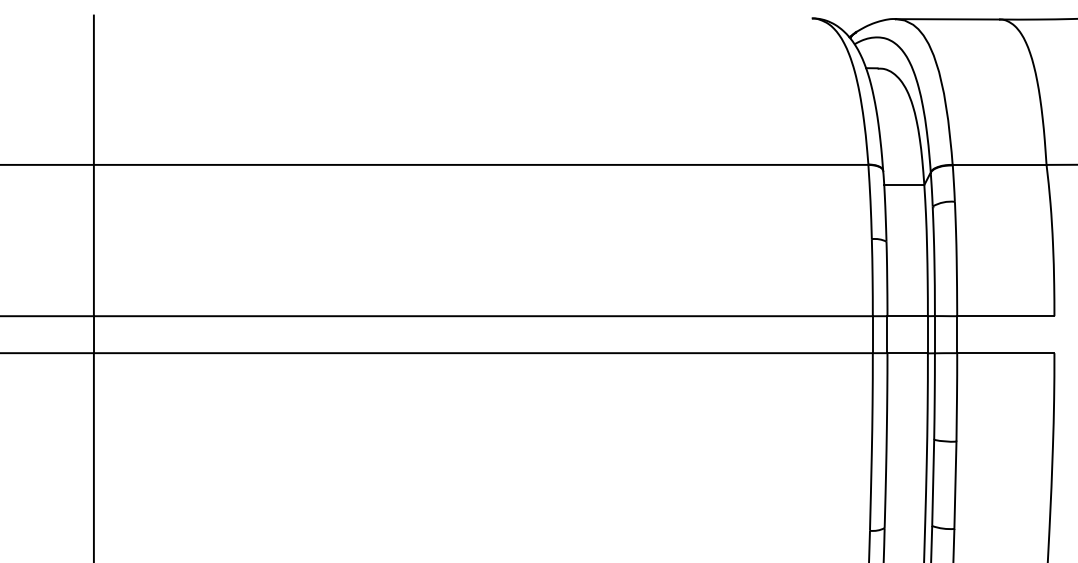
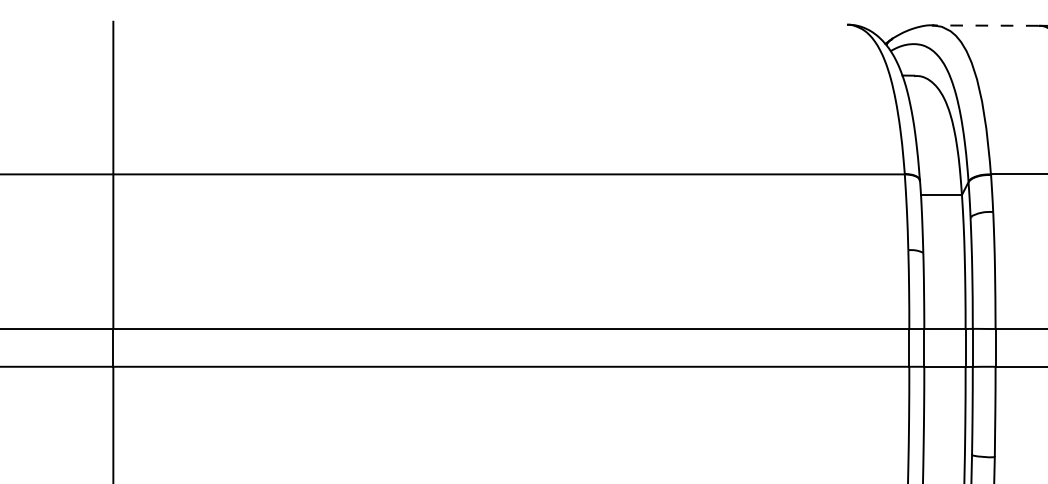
line: (947, 19) -> (985, 25), solid -> dashed

